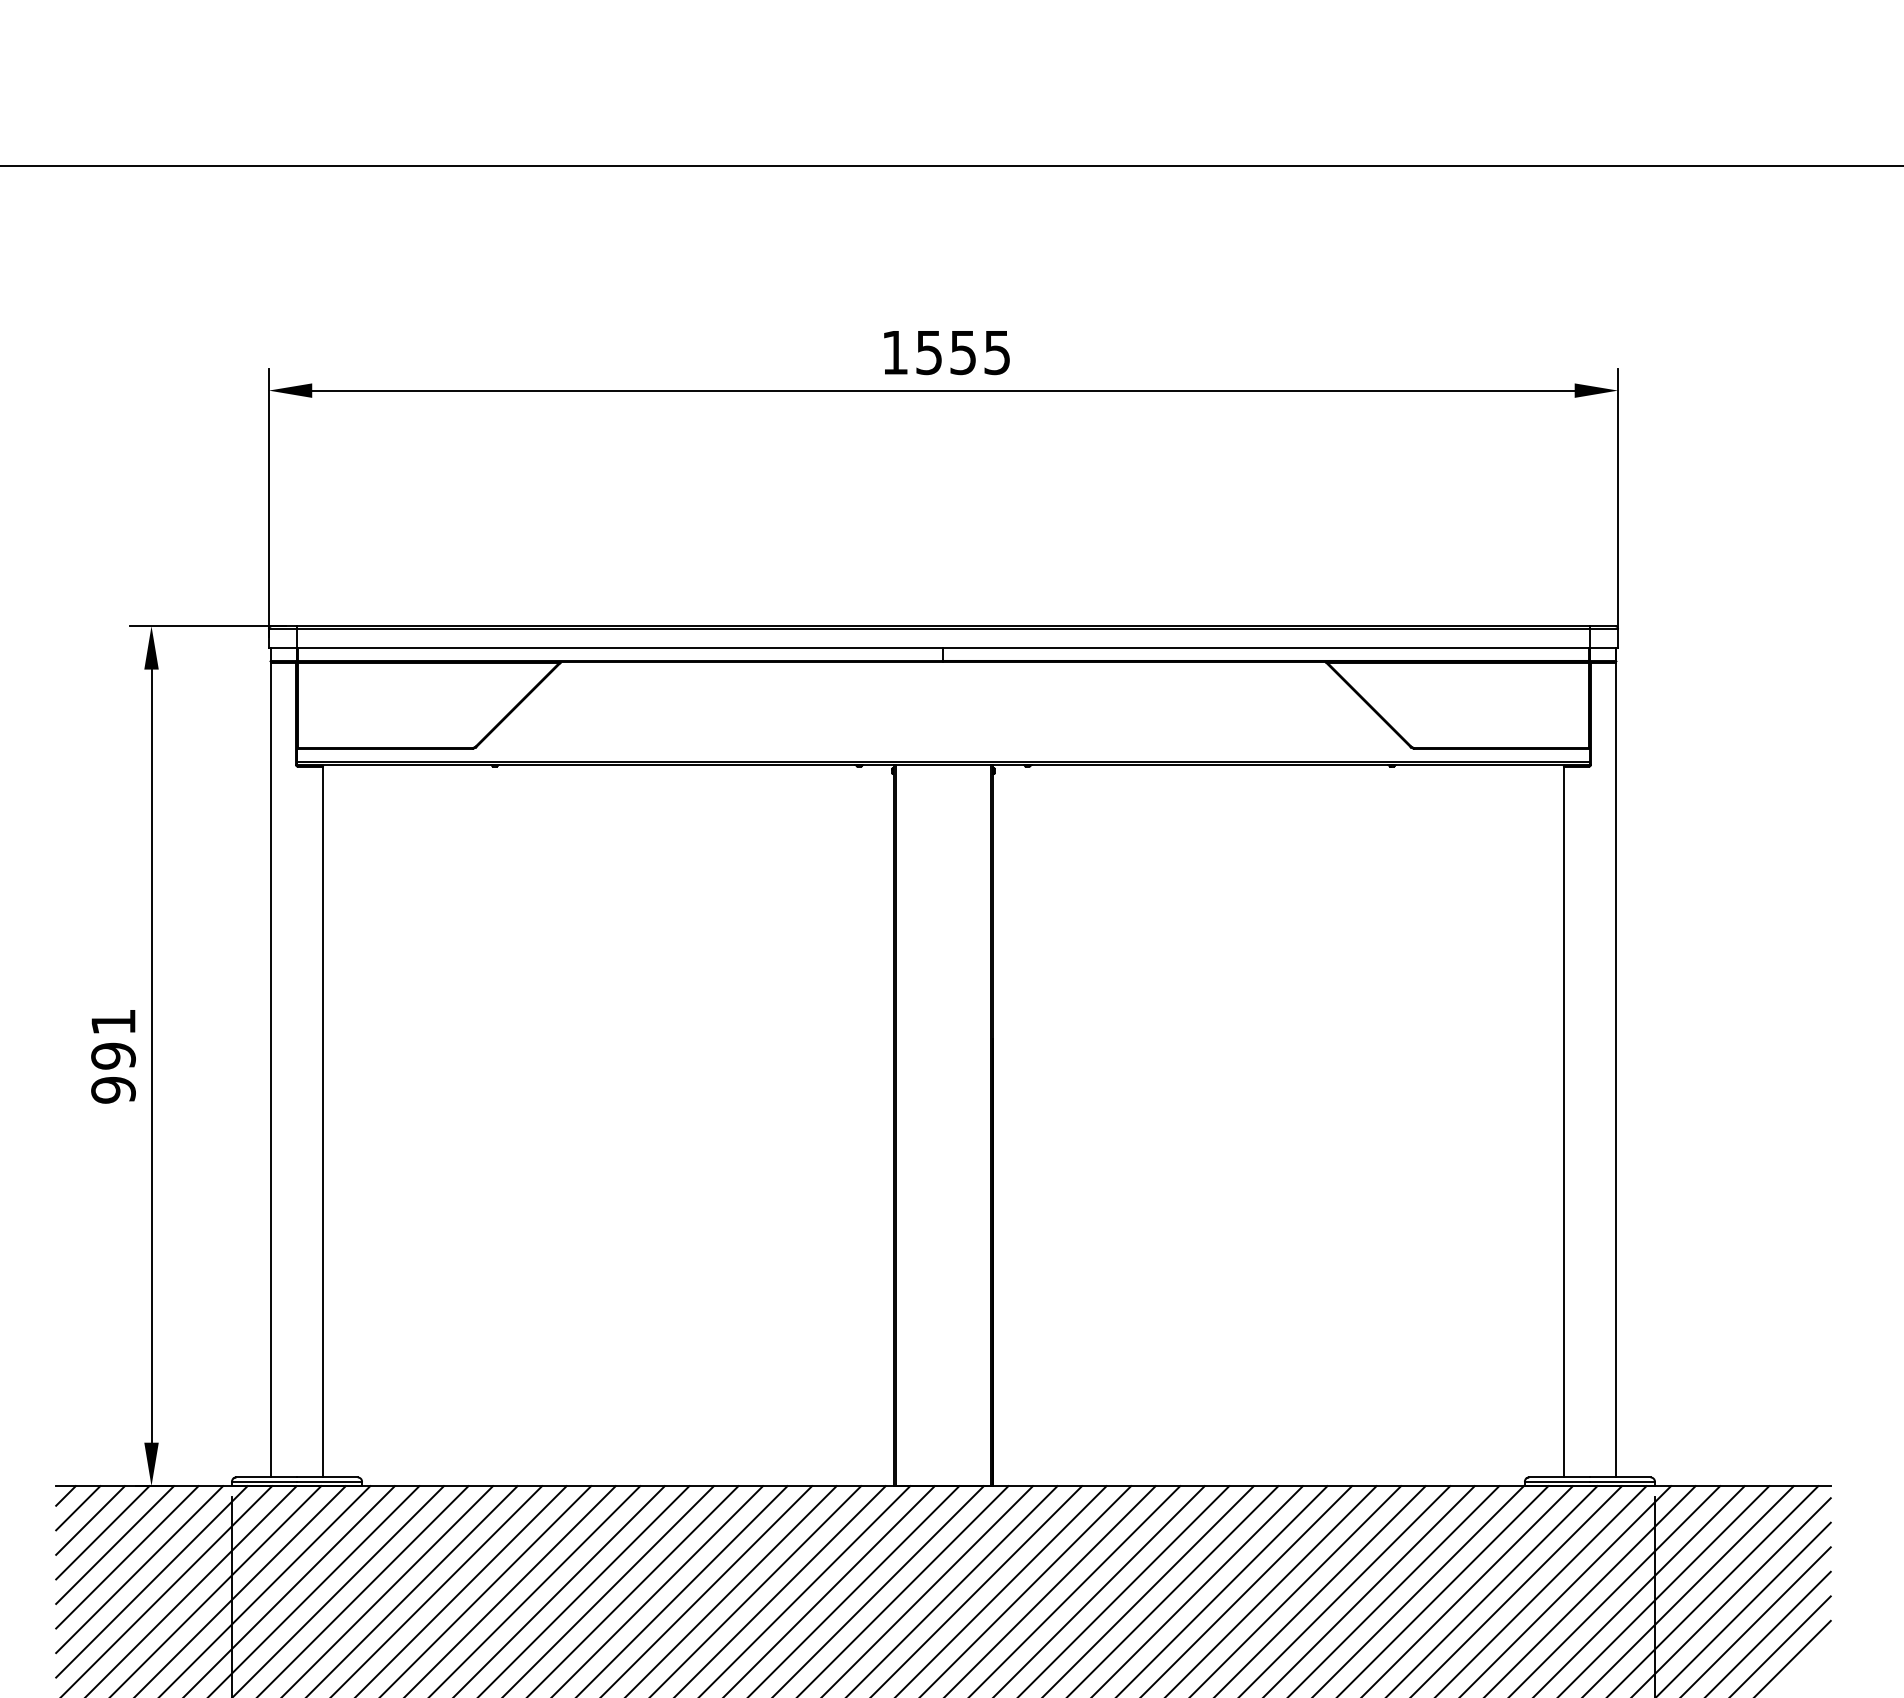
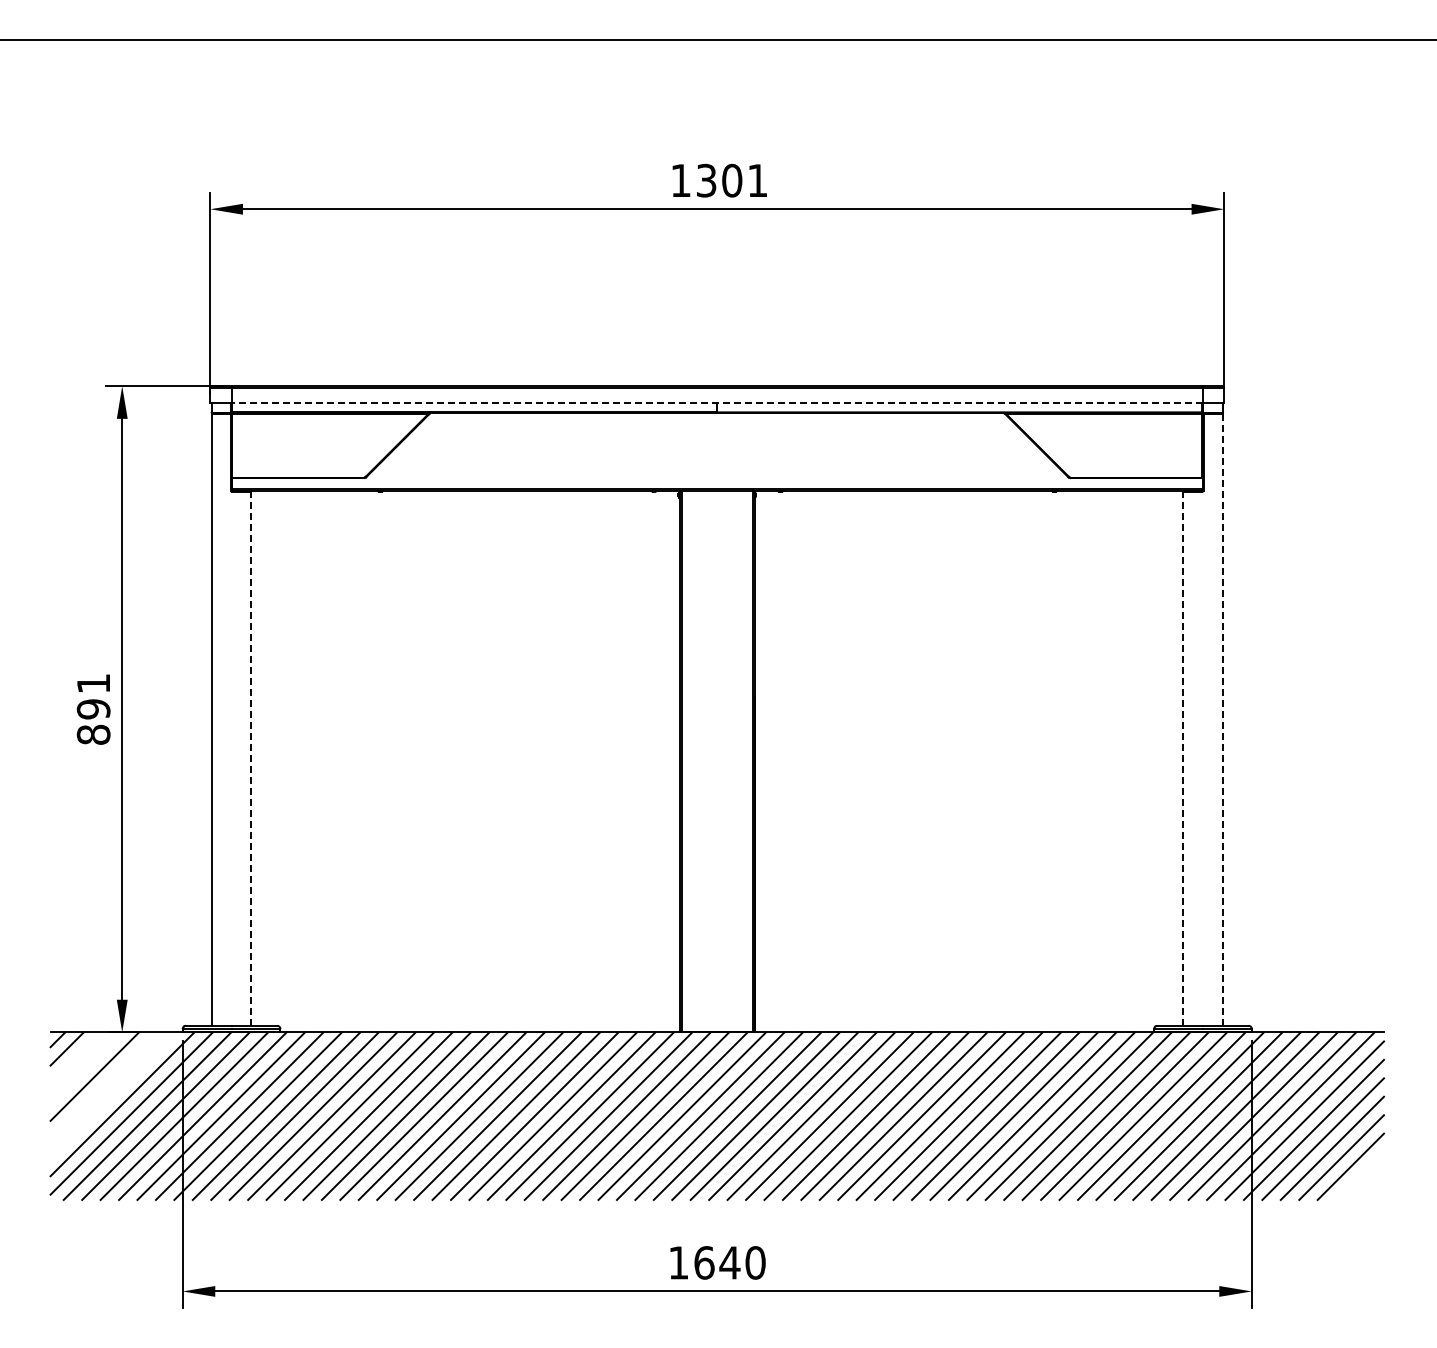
text: (963, 352) -> (732, 180), 1555 -> 1301
line: (943, 647) -> (717, 402), solid -> dashed
line: (1615, 1069) -> (1222, 719), solid -> dashed
text: (113, 1089) -> (93, 734), 991 -> 891
line: (323, 1121) -> (251, 758), solid -> dashed
line: (1563, 1121) -> (1183, 758), solid -> dashed
line: (90, 1520) -> (76, 1058), removed
line: (102, 1532) -> (85, 1067), removed
line: (126, 1556) -> (103, 1085), removed
line: (139, 1568) -> (113, 1094), removed

